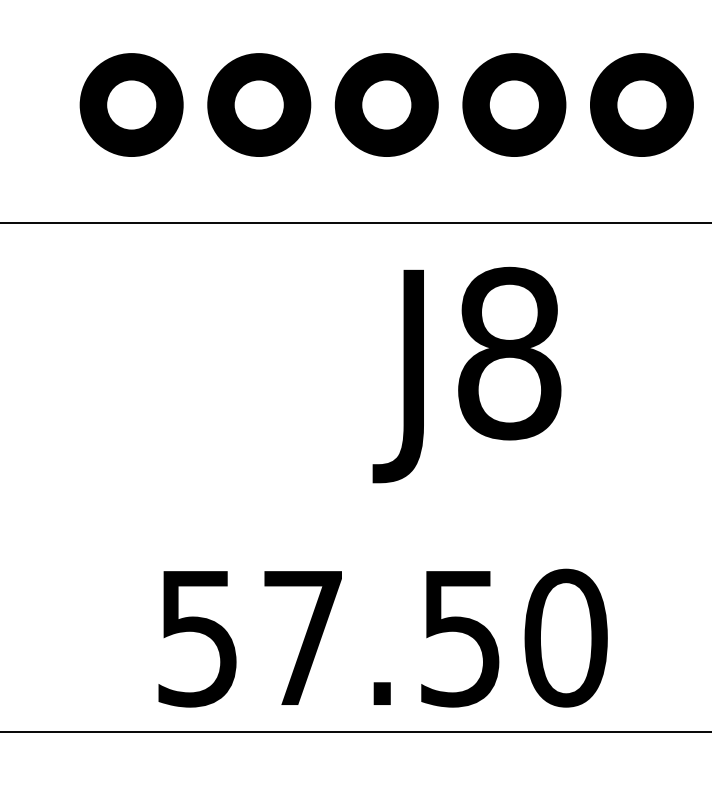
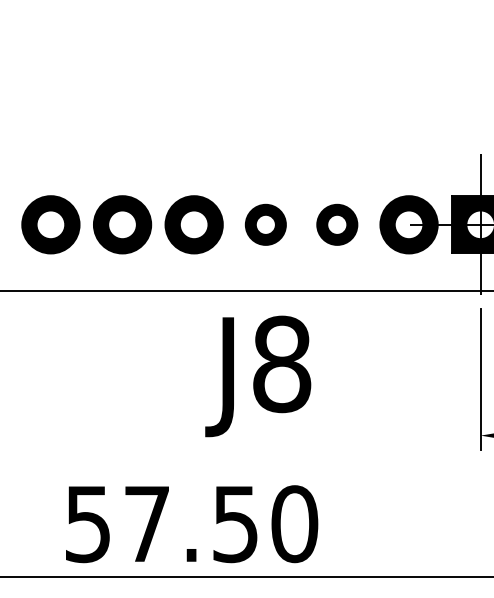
part: (513, 104) -> (265, 224), size x0.7
part: (640, 104) -> (336, 224), size x0.7
text: (467, 375) -> (258, 376), moved

